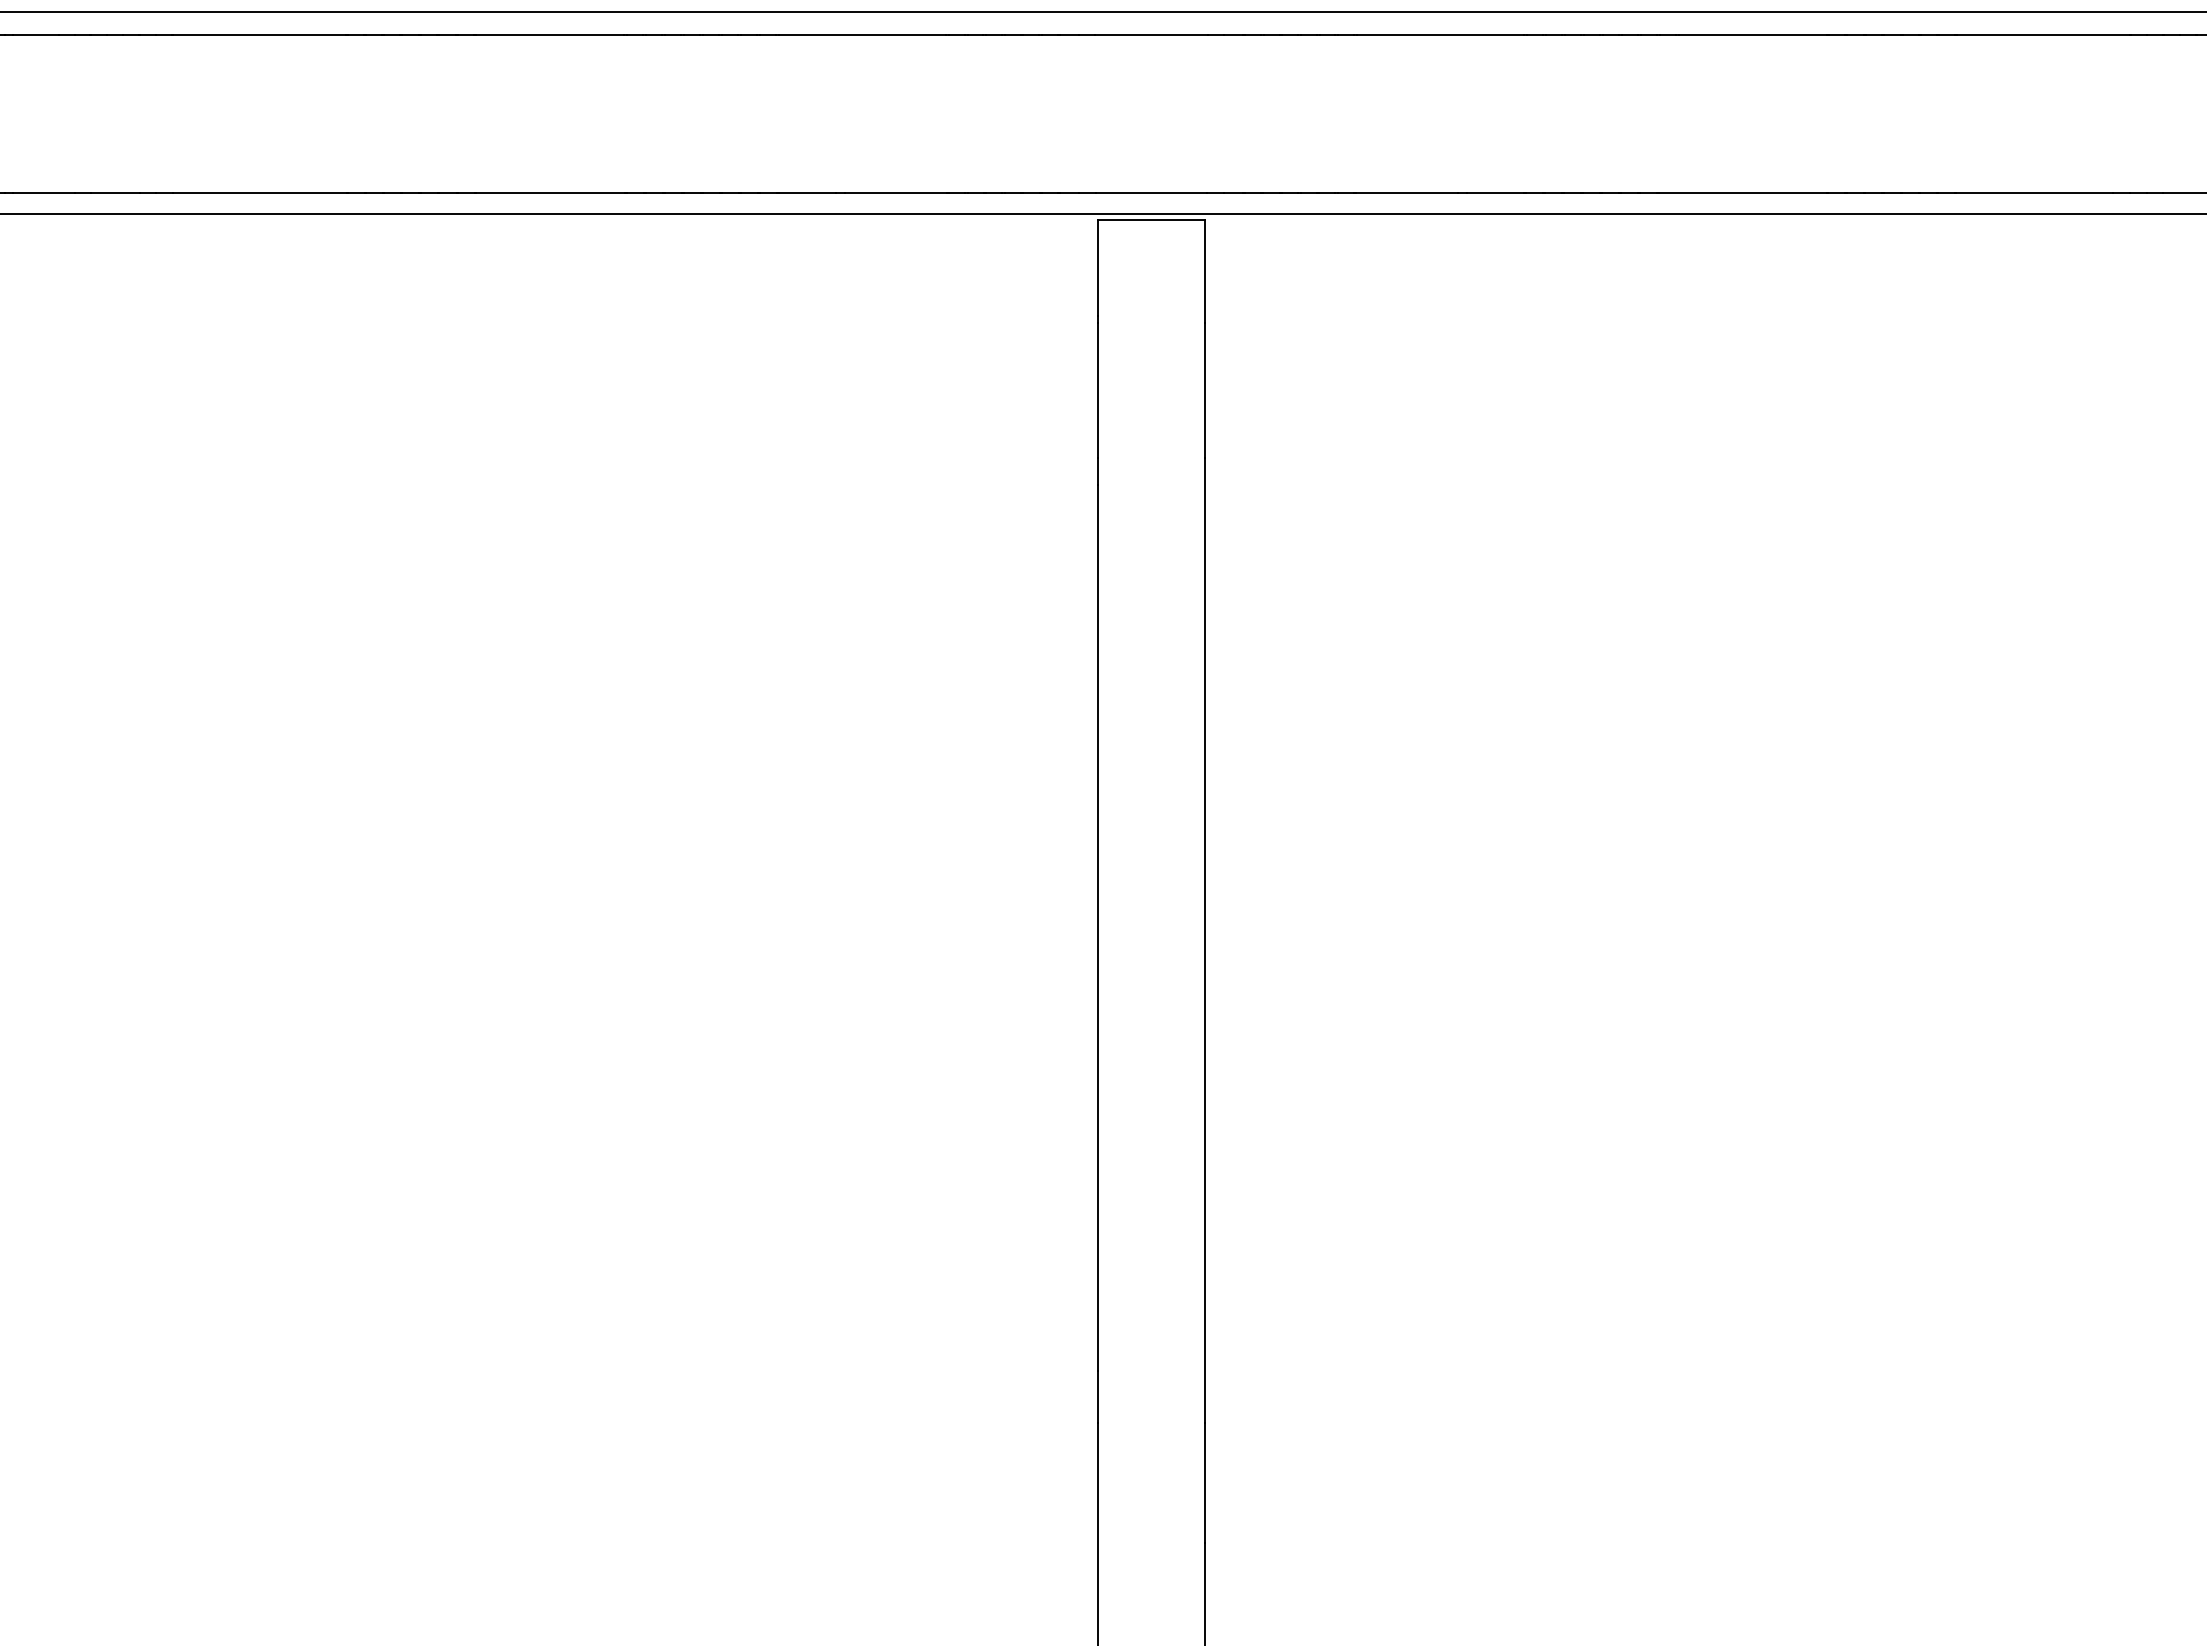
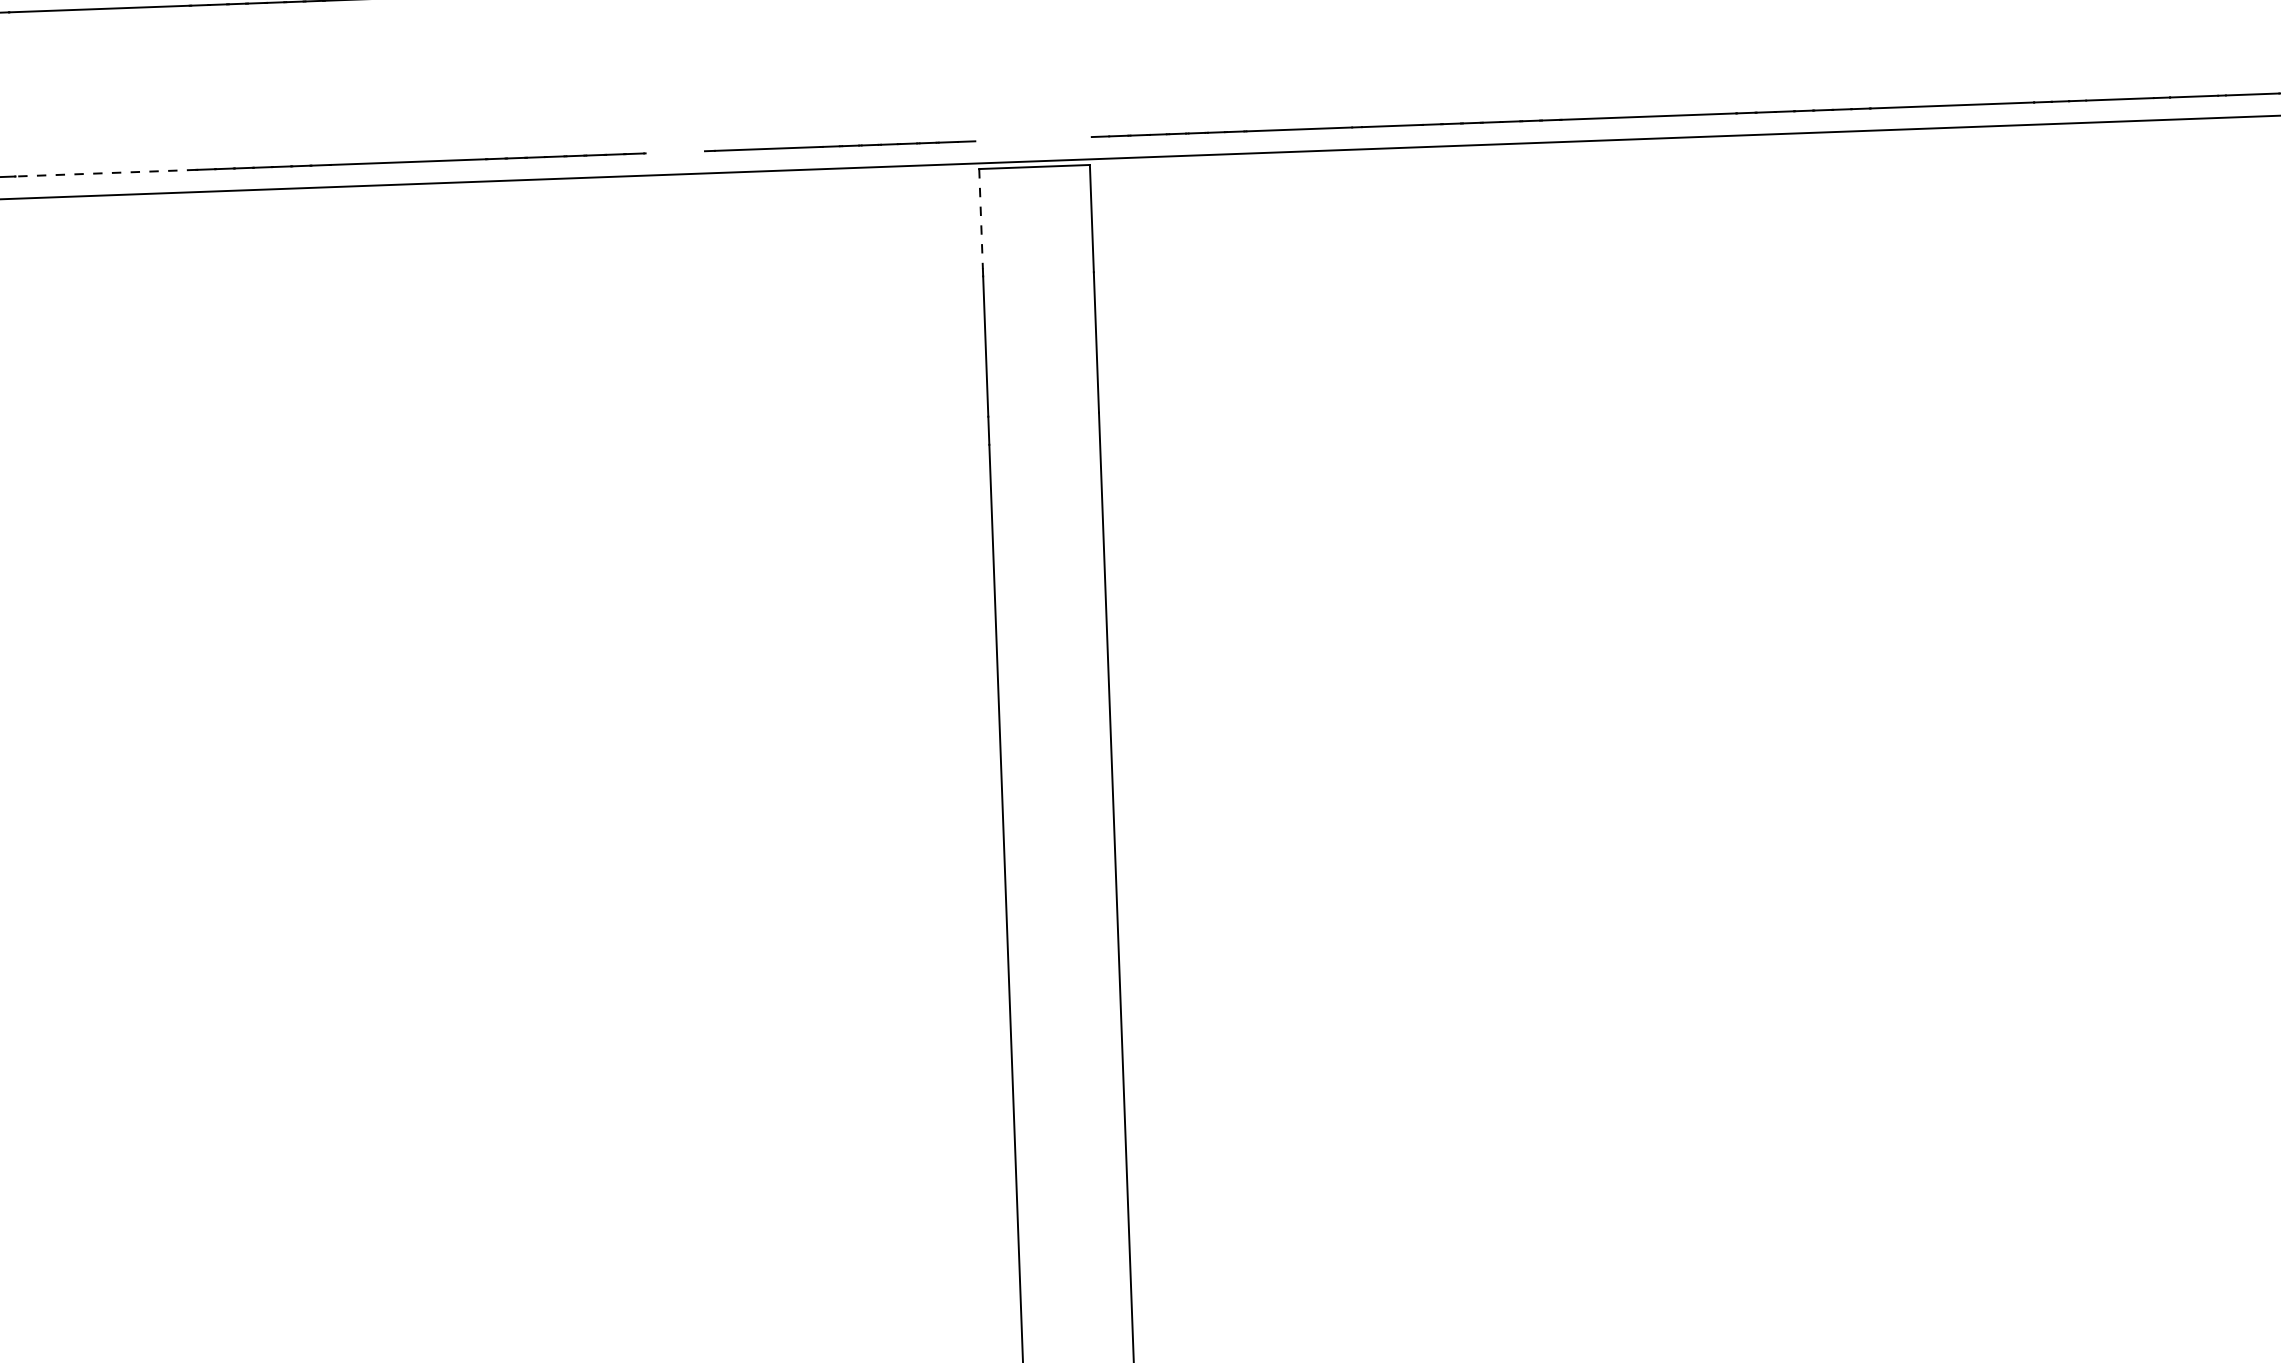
line: (259, 192) -> (105, 172), solid -> dashed
line: (806, 192) -> (674, 151), removed
line: (1151, 192) -> (1033, 138), removed
line: (1098, 268) -> (981, 219), solid -> dashed

